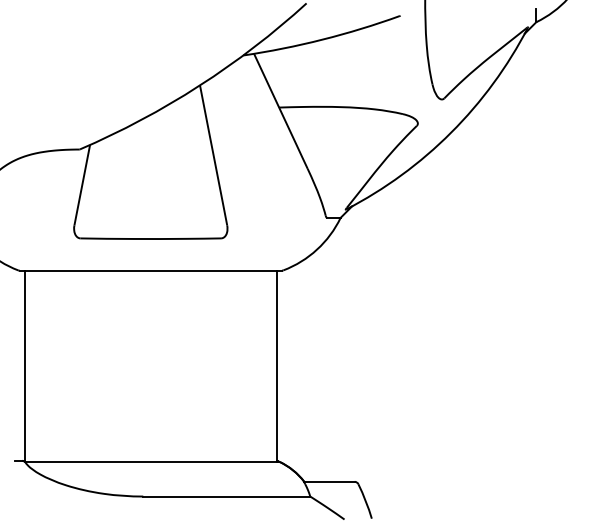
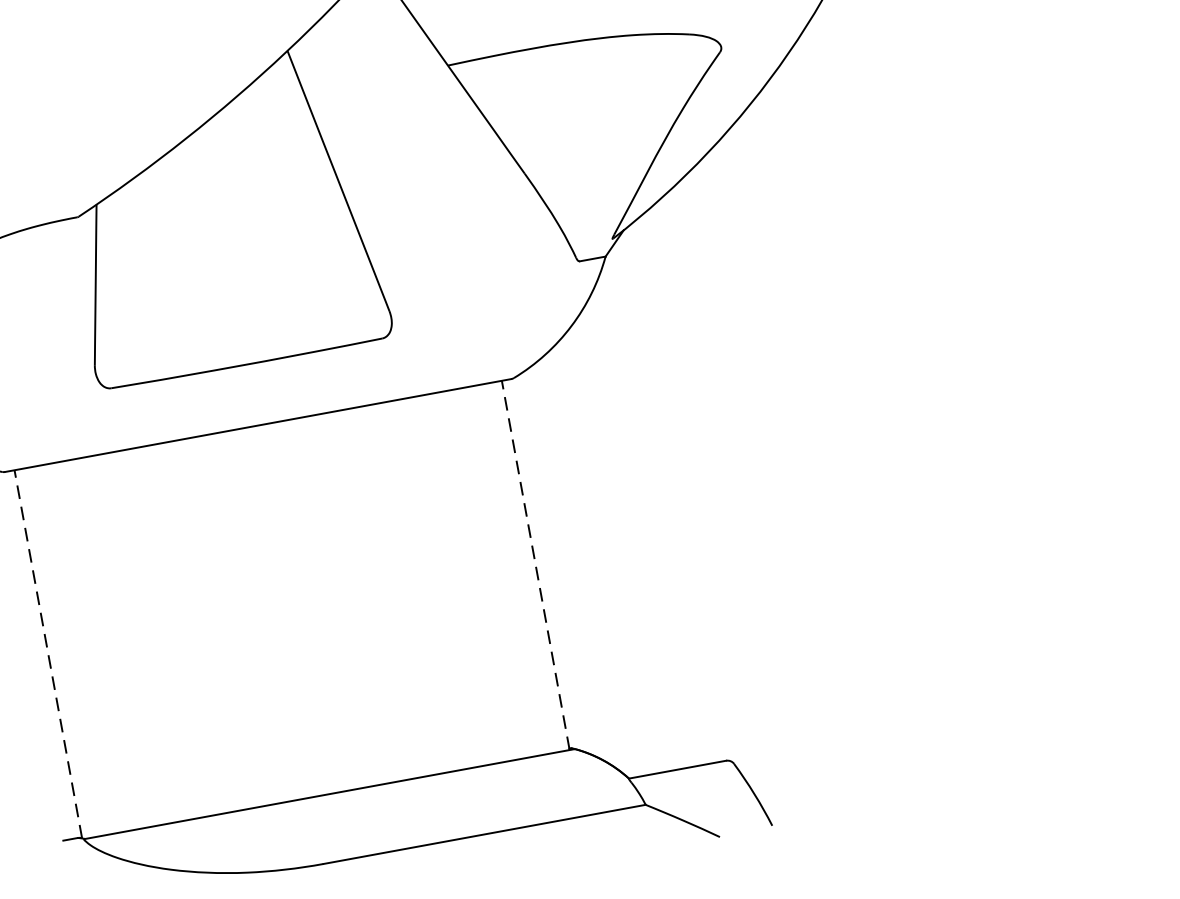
line: (24, 365) -> (48, 653), solid -> dashed
line: (277, 366) -> (536, 565), solid -> dashed

